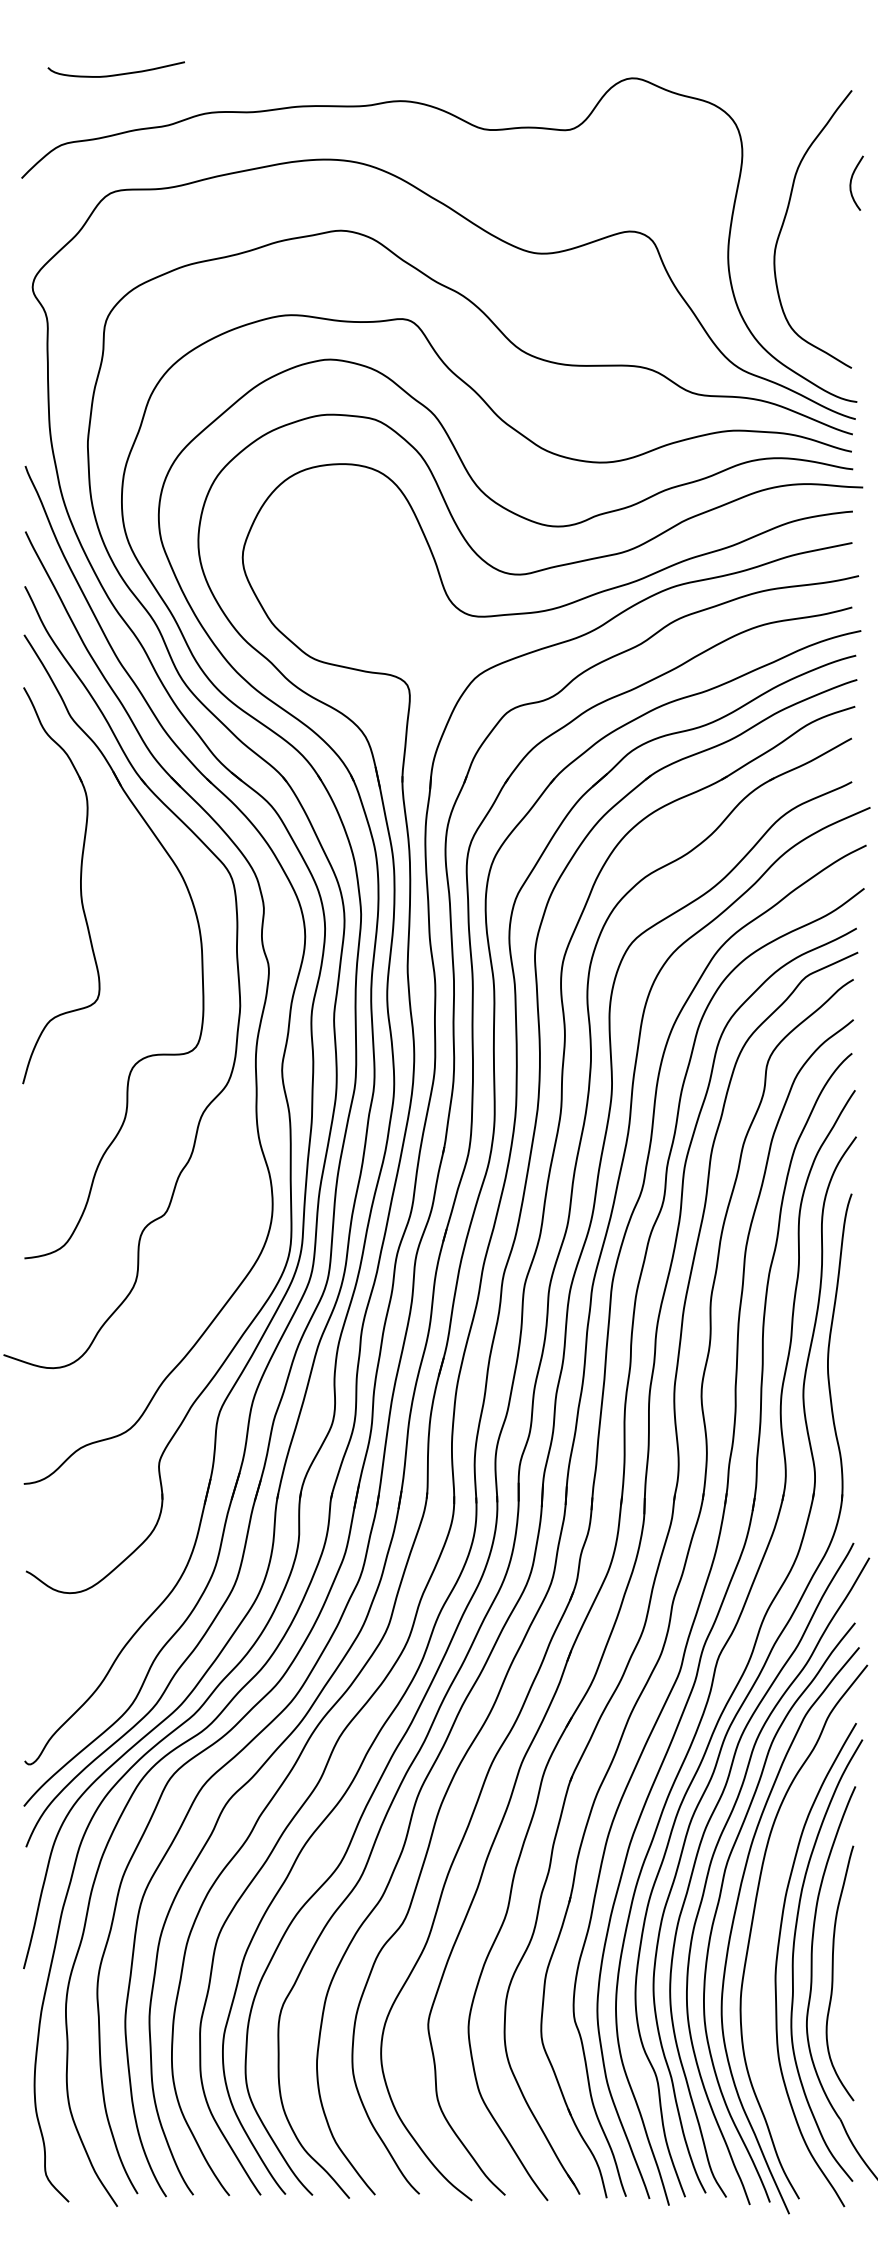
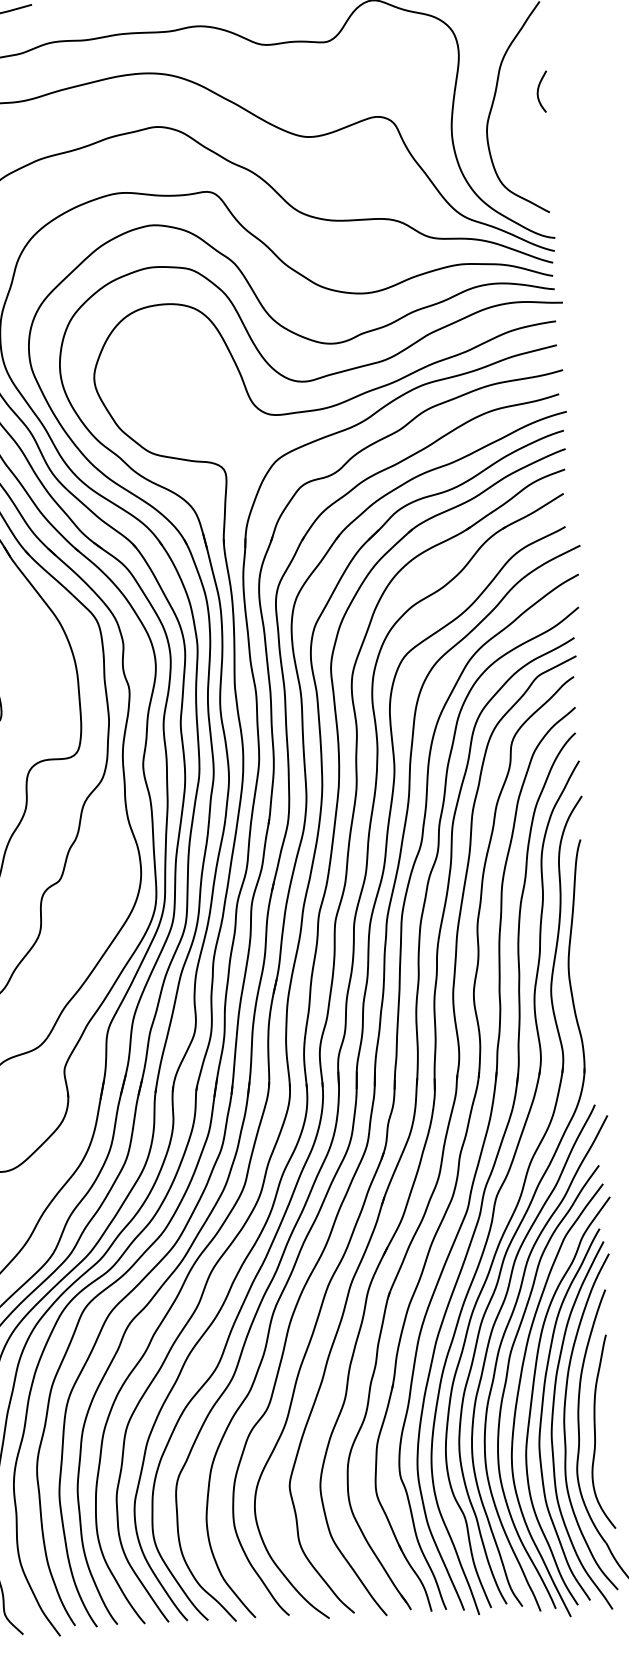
curve: (852, 179) -> (539, 89), moved
curve: (765, 1941) -> (542, 1410), added

